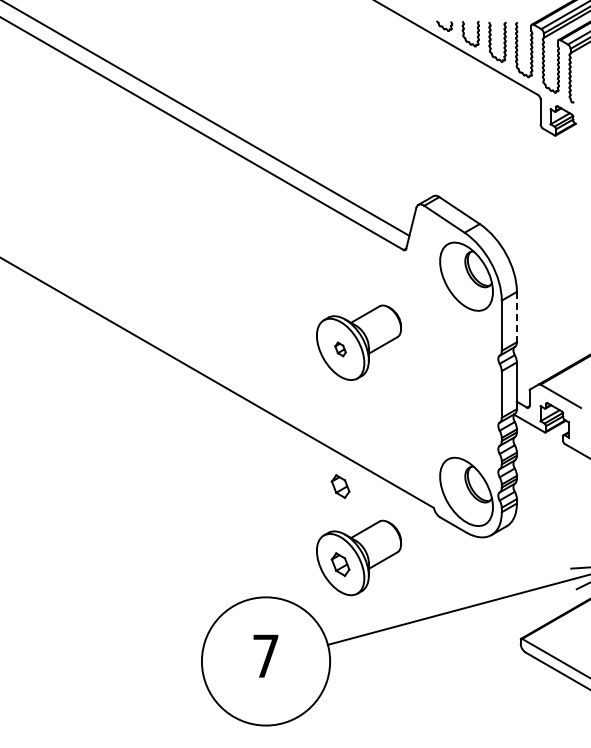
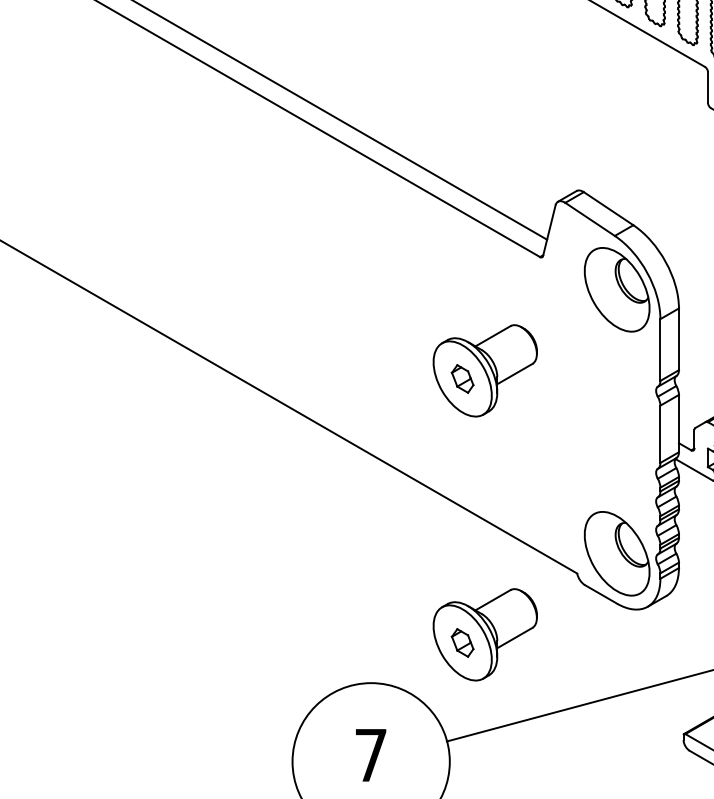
line: (516, 317) -> (678, 339), dashed -> solid
part: (340, 349) -> (462, 379), size x1.67
part: (340, 486) -> (462, 547), removed

